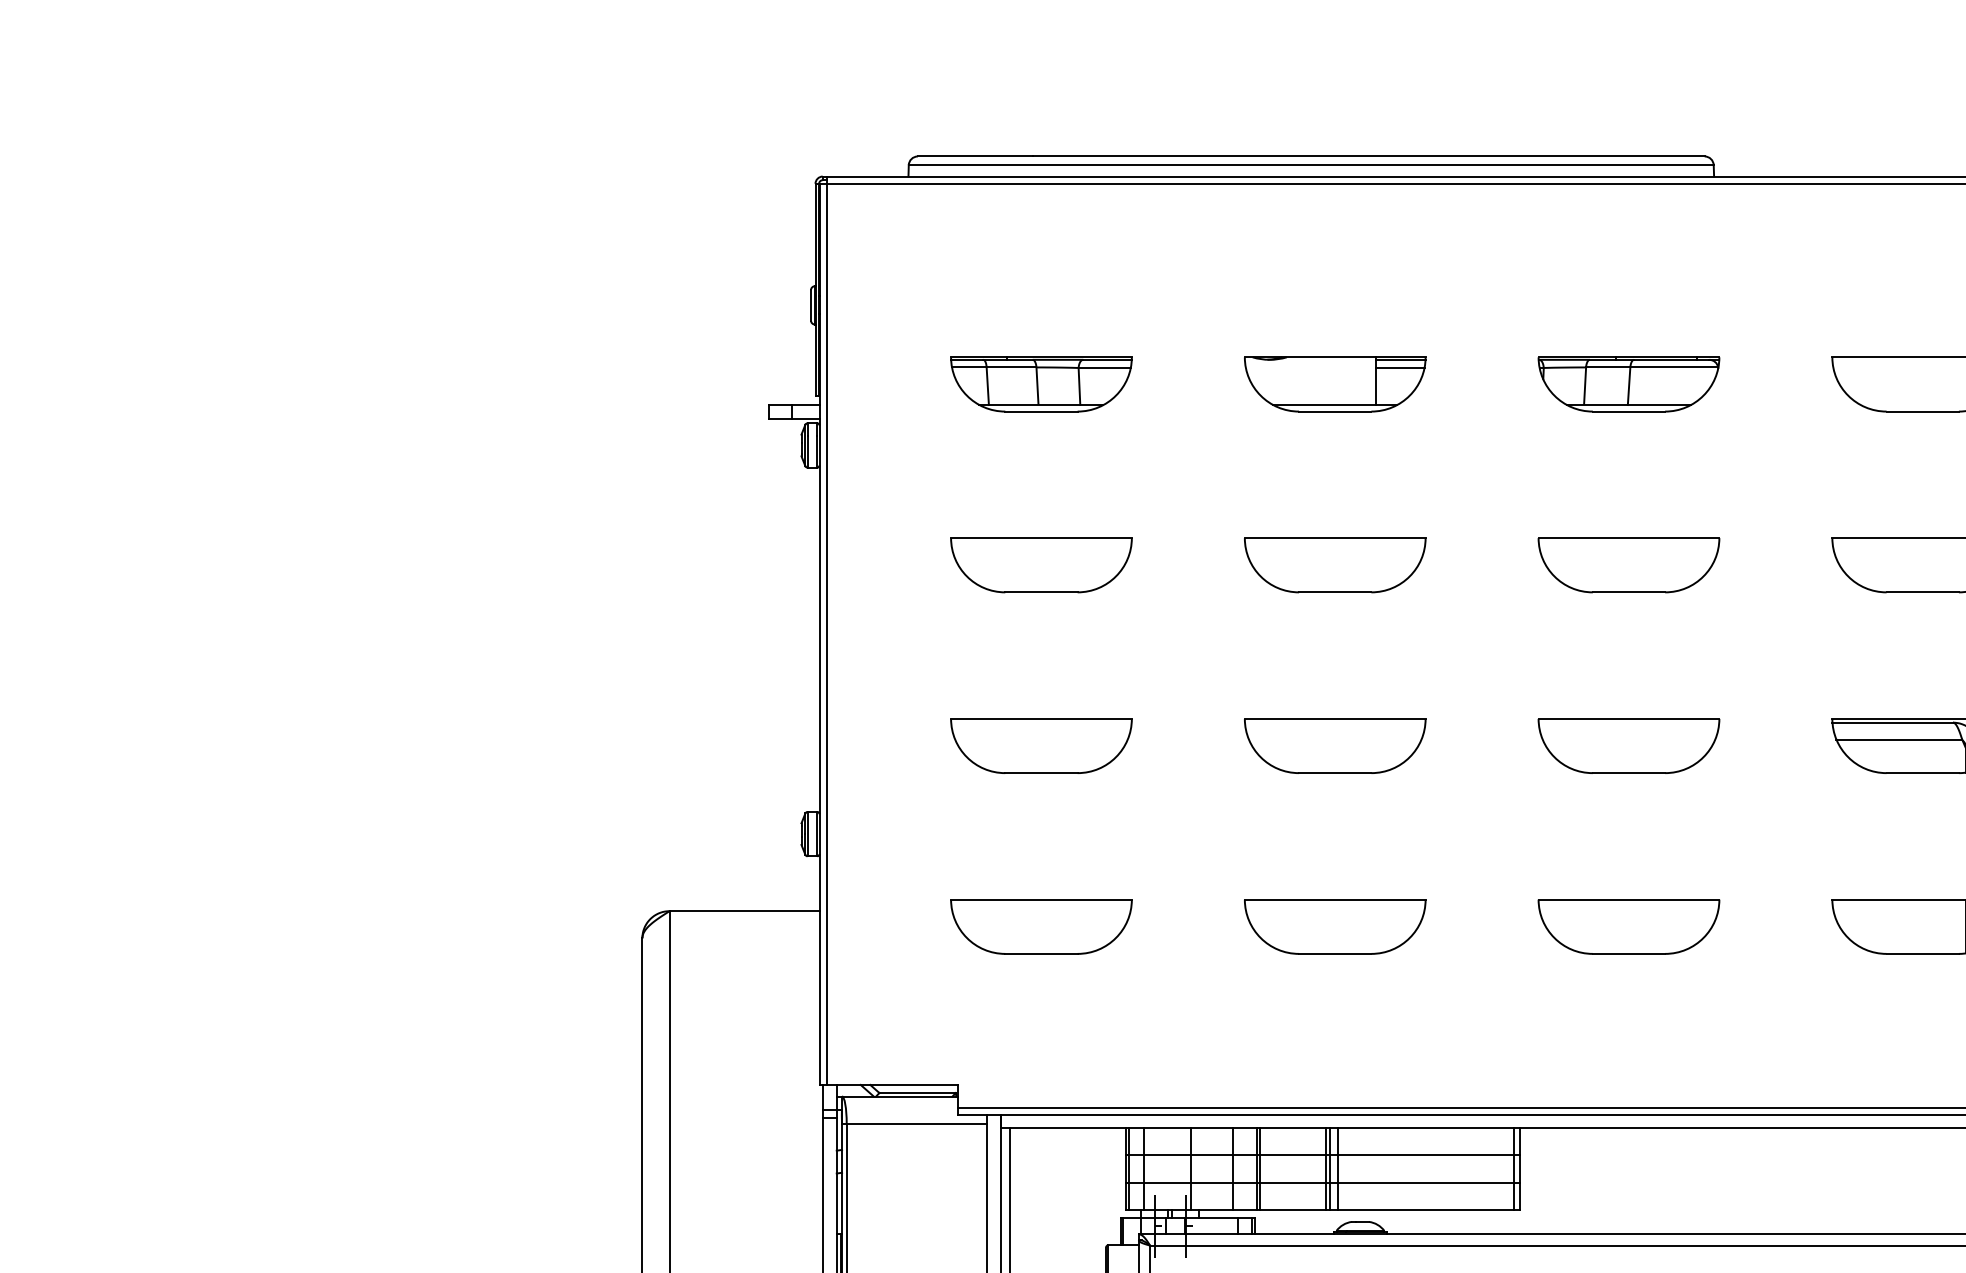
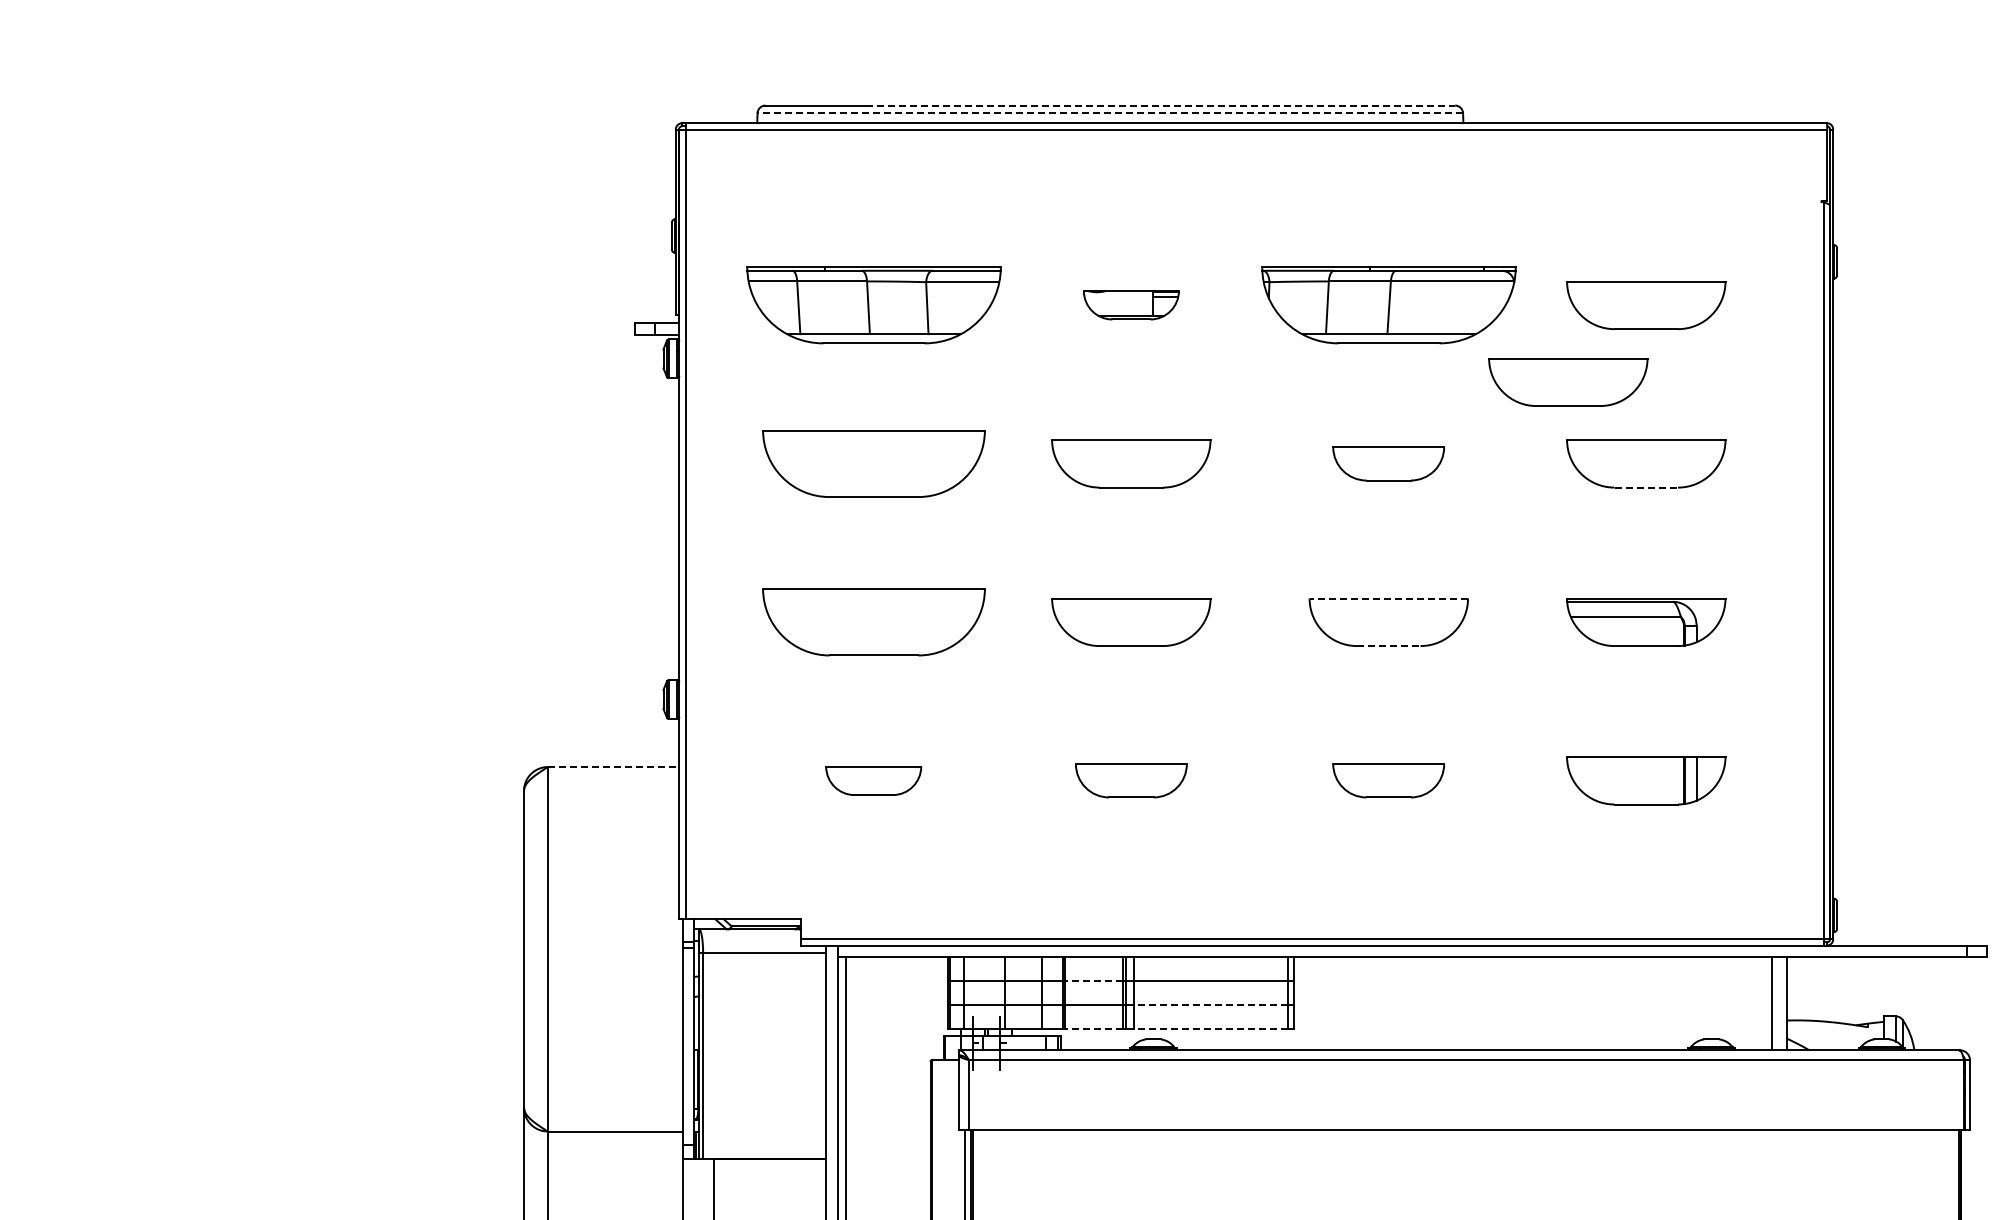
line: (1369, 156) -> (1161, 105), solid -> dashed
line: (1311, 165) -> (1110, 113), solid -> dashed
part: (1335, 383) -> (1131, 304), size x0.6
part: (1041, 384) -> (873, 305), size x1.6
part: (1628, 384) -> (1388, 305), size x1.6
part: (1833, 472) -> (1568, 382), added
part: (1041, 564) -> (873, 463), size x1.4
part: (1628, 564) -> (1388, 463), size x0.7
line: (1922, 592) -> (1646, 487), solid -> dashed
line: (1628, 718) -> (1388, 598), solid -> dashed
part: (1041, 746) -> (873, 622), size x1.4
line: (1628, 773) -> (1388, 646), solid -> dashed
line: (744, 911) -> (613, 767), solid -> dashed
part: (1041, 926) -> (873, 780), size x0.6
part: (1335, 926) -> (1131, 780), size x0.7
part: (1628, 926) -> (1388, 780), size x0.7
line: (1293, 1155) -> (1094, 981), solid -> dashed
line: (1425, 1182) -> (1210, 1004), solid -> dashed
line: (1293, 1209) -> (1094, 1028), solid -> dashed
line: (1425, 1209) -> (1210, 1028), solid -> dashed

